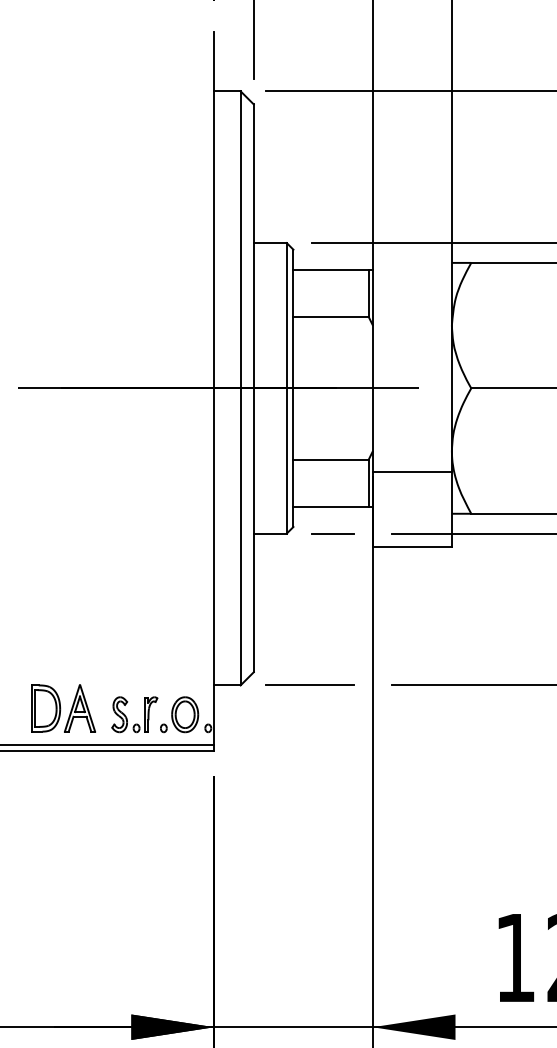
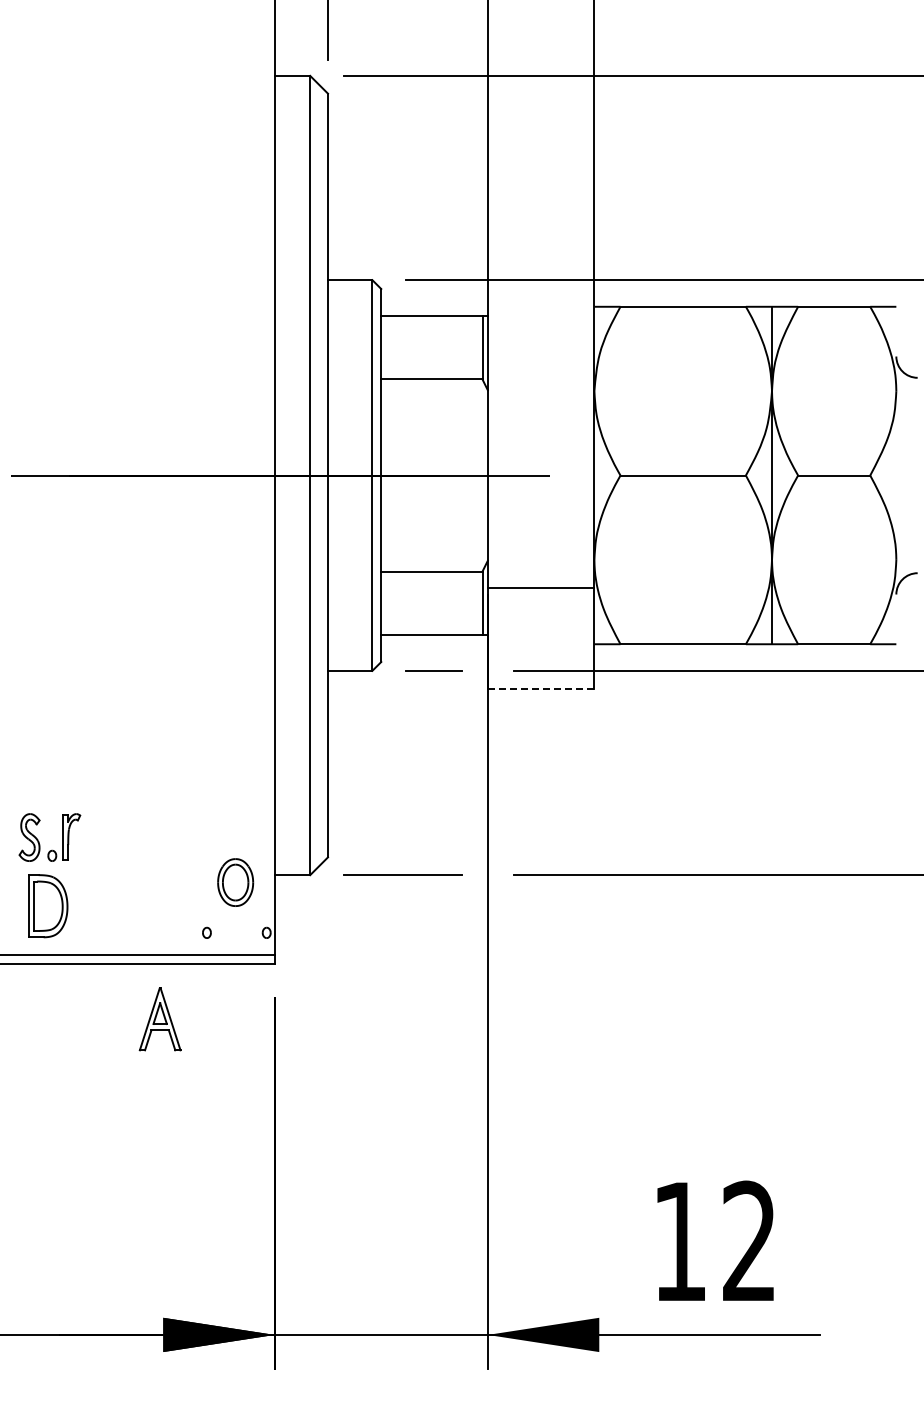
line: (411, 546) -> (540, 688), solid -> dashed
part: (79, 708) -> (159, 1019), moved
part: (185, 714) -> (235, 882), moved
part: (127, 717) -> (39, 841), moved

